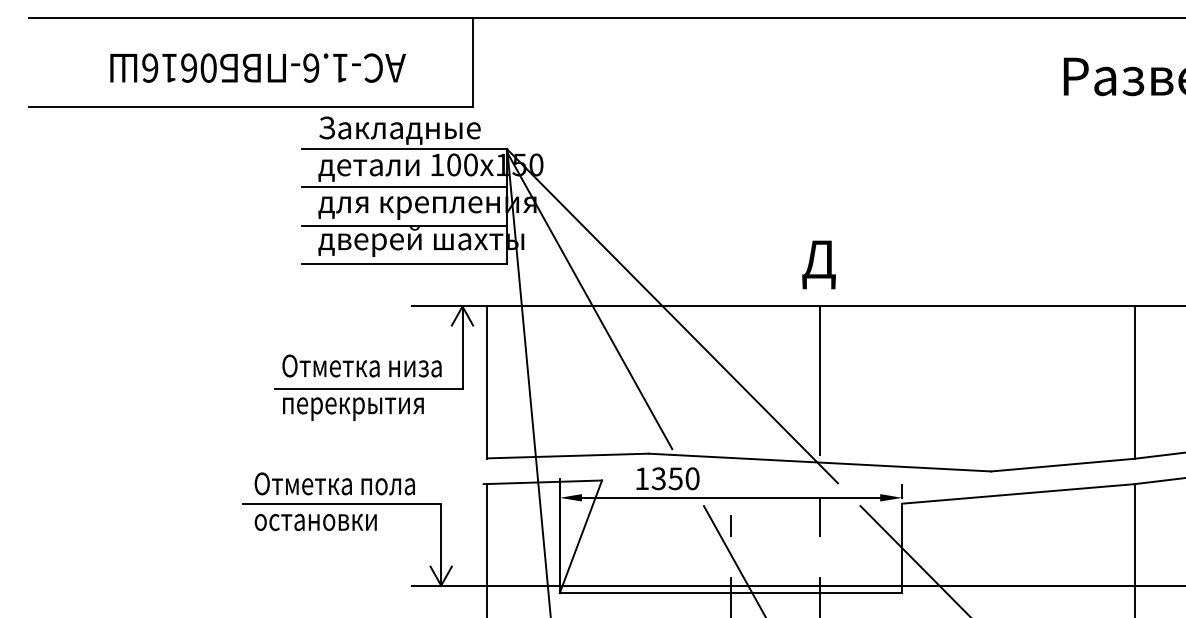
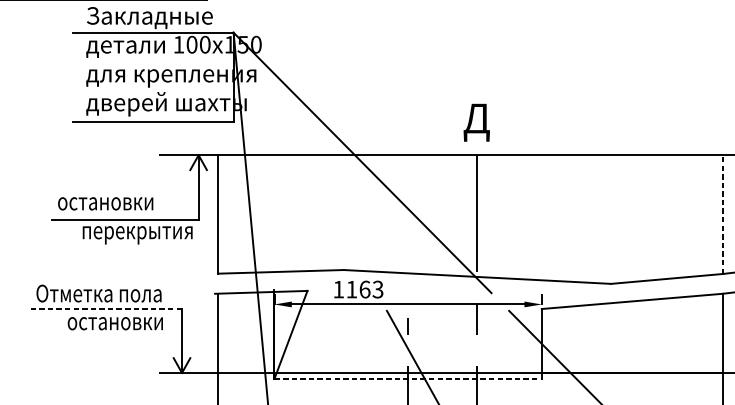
line: (404, 187) -> (153, 62), removed
line: (404, 225) -> (153, 92), removed
line: (589, 300) -> (297, 150), removed
text: (361, 365) -> (119, 201), Отметка низа -> остановки
line: (1134, 382) -> (722, 214), solid -> dashed
text: (353, 408) -> (137, 234), moved
text: (675, 478) -> (364, 289), 1350 -> 1163
line: (342, 504) -> (105, 309), solid -> dashed
text: (315, 522) -> (115, 323), moved
line: (731, 593) -> (408, 379), solid -> dashed

